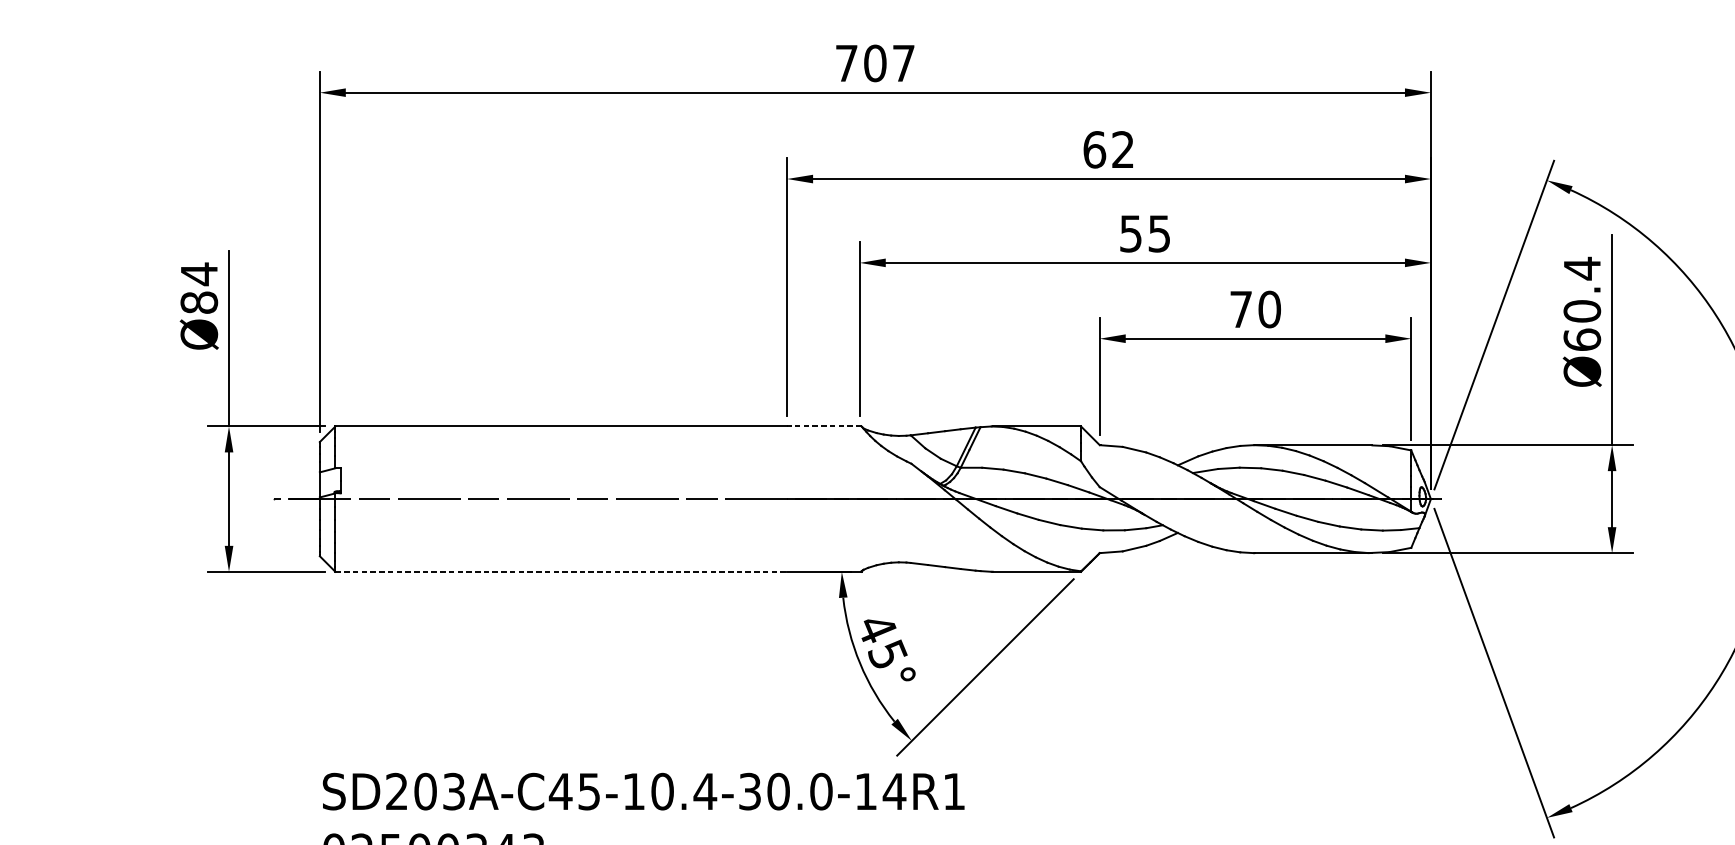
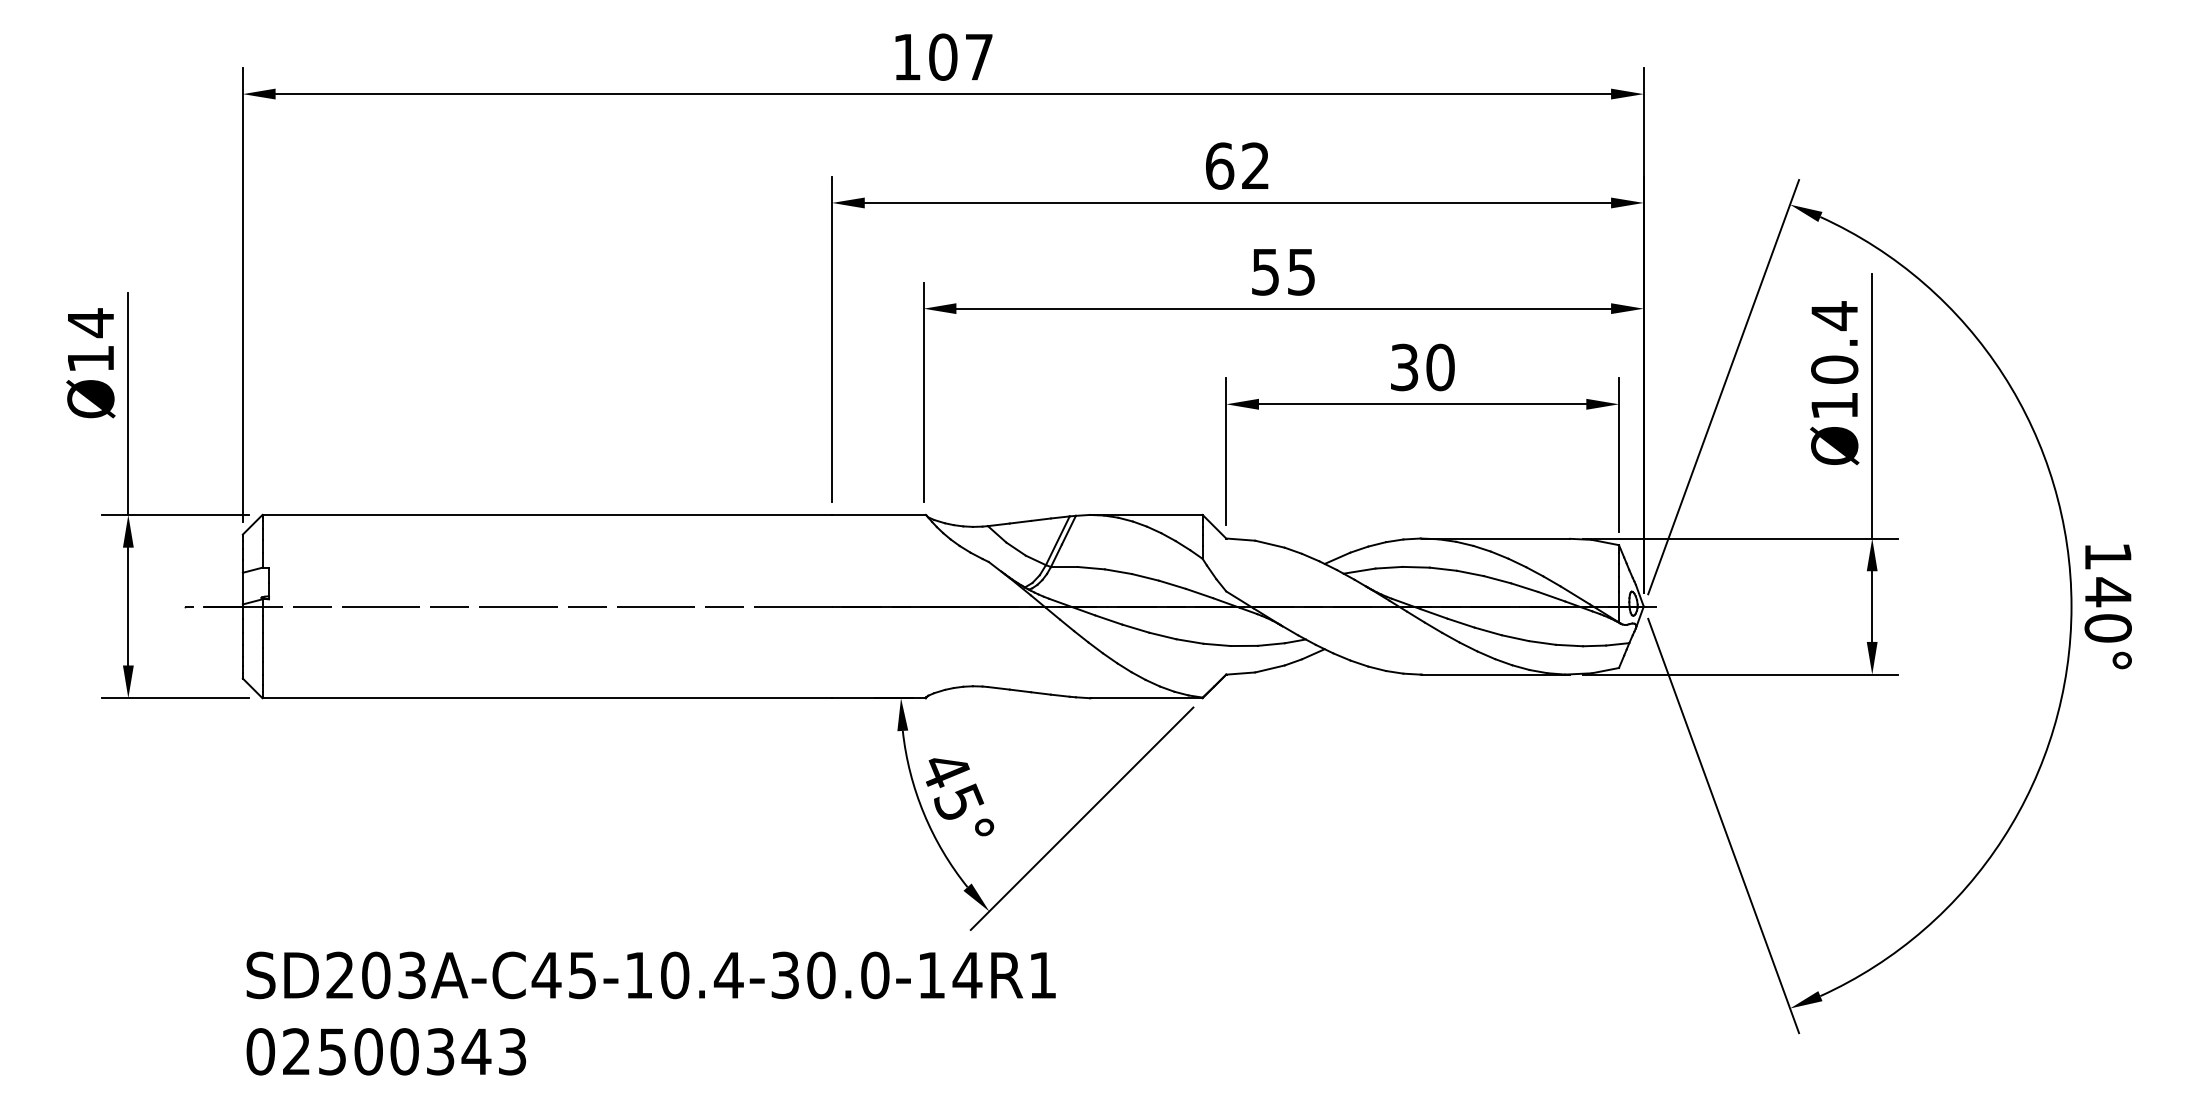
text: (846, 63) -> (907, 57), 707 -> 107
text: (199, 302) -> (90, 358), Ø84 -> Ø14
text: (1241, 309) -> (1404, 367), 70 -> 30
text: (1582, 339) -> (1834, 405), Ø60.4 -> Ø10.4
line: (823, 426) -> (878, 514), dashed -> solid
line: (561, 572) -> (547, 698), dashed -> solid

